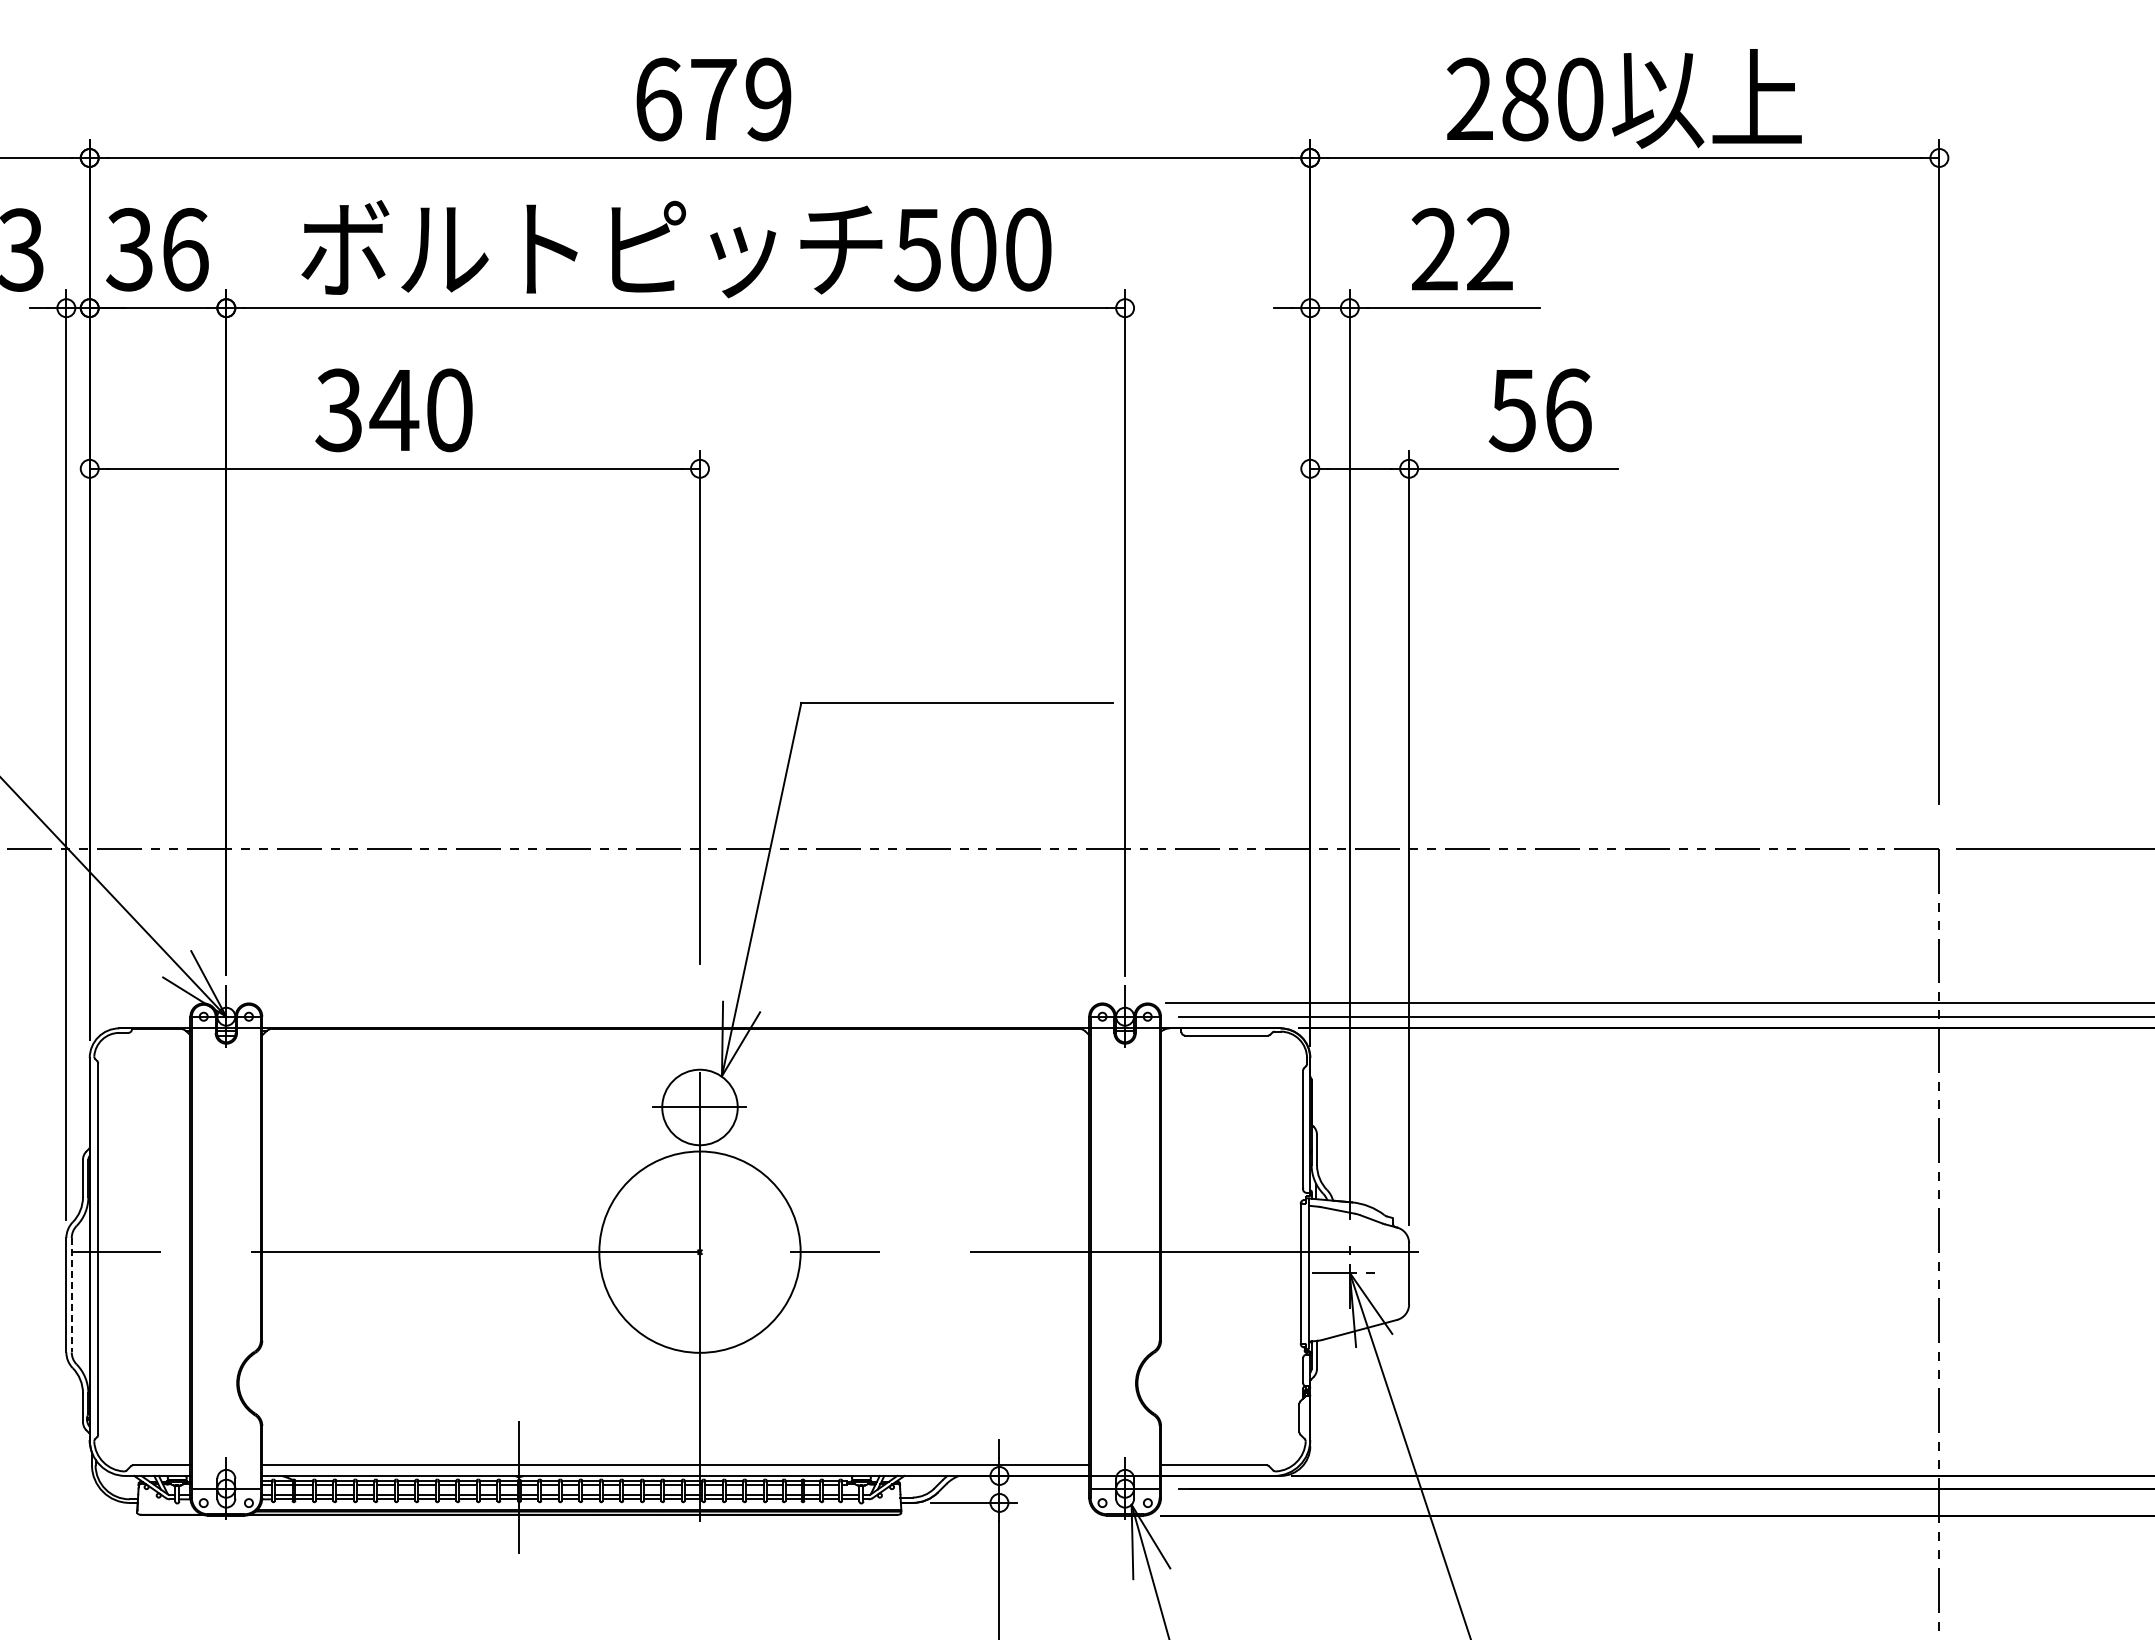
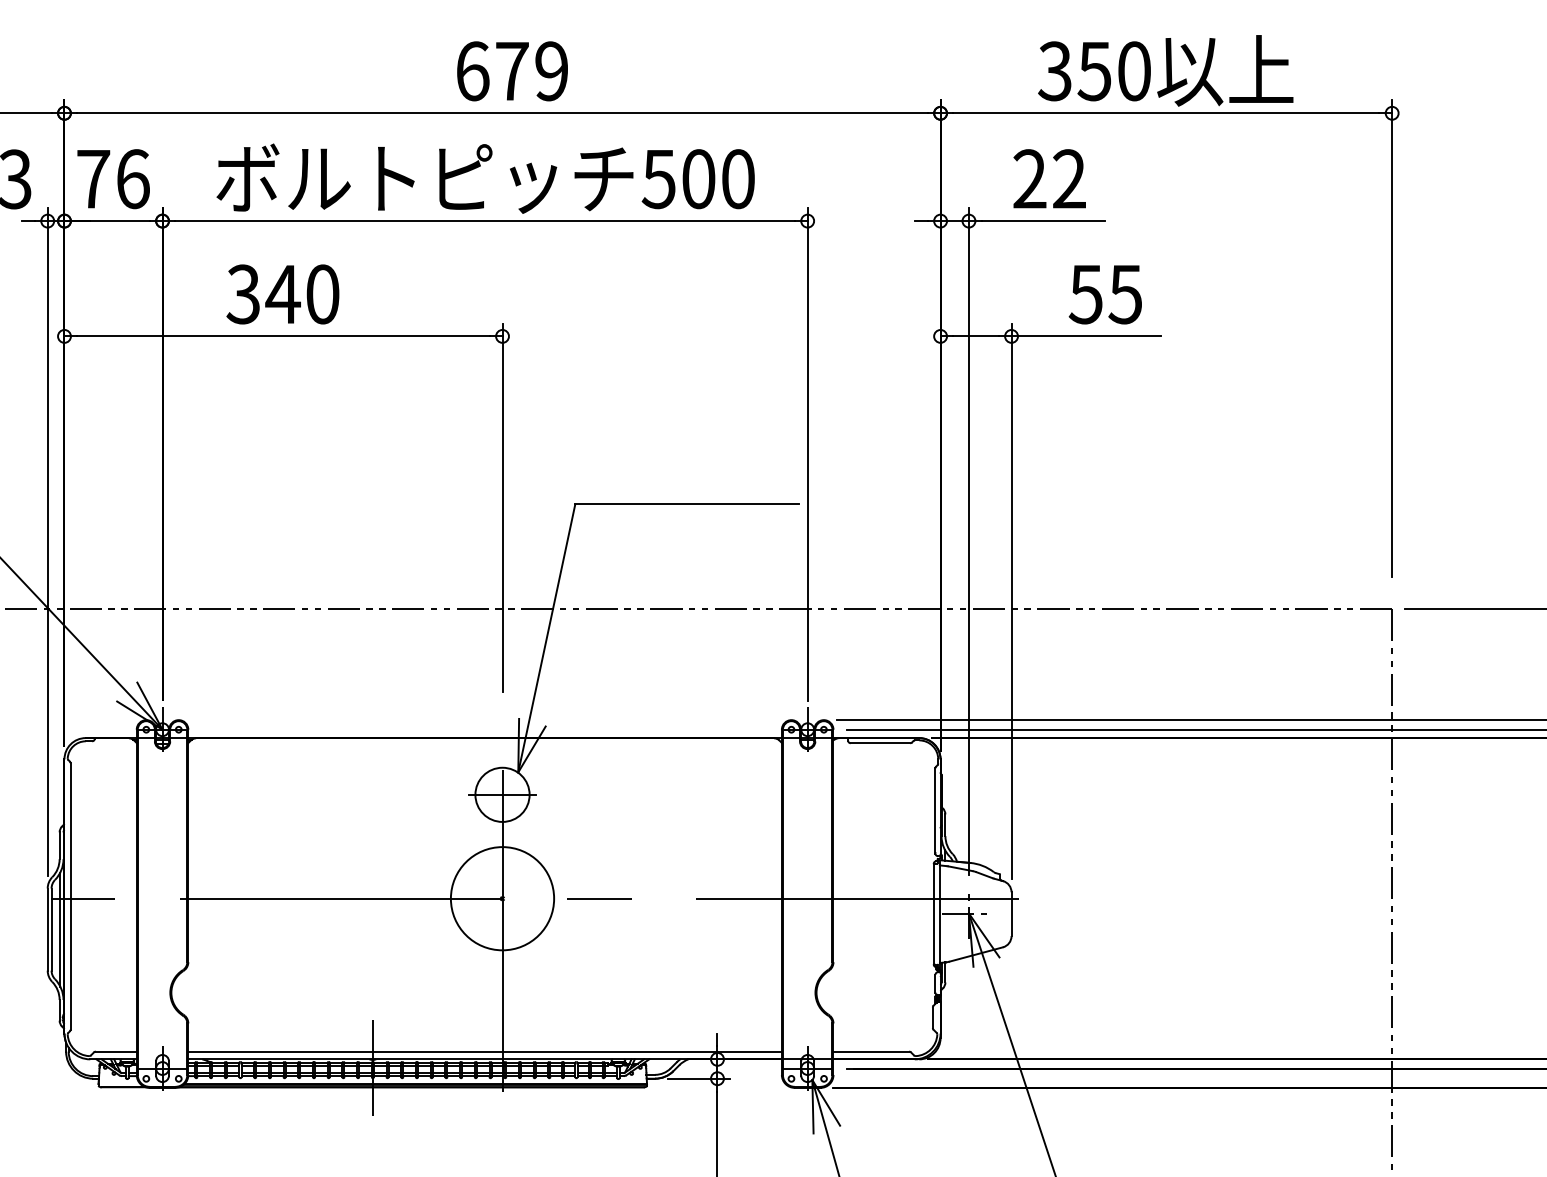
text: (1497, 99) -> (1074, 71), 280 -> 350
text: (129, 249) -> (93, 178), 36 -> 76
text: (1567, 410) -> (1125, 294), 56 -> 55
circle: (699, 1252) -> (502, 898), size x0.71
line: (83, 1294) -> (60, 929), added
line: (71, 1295) -> (51, 929), dashed -> solid

